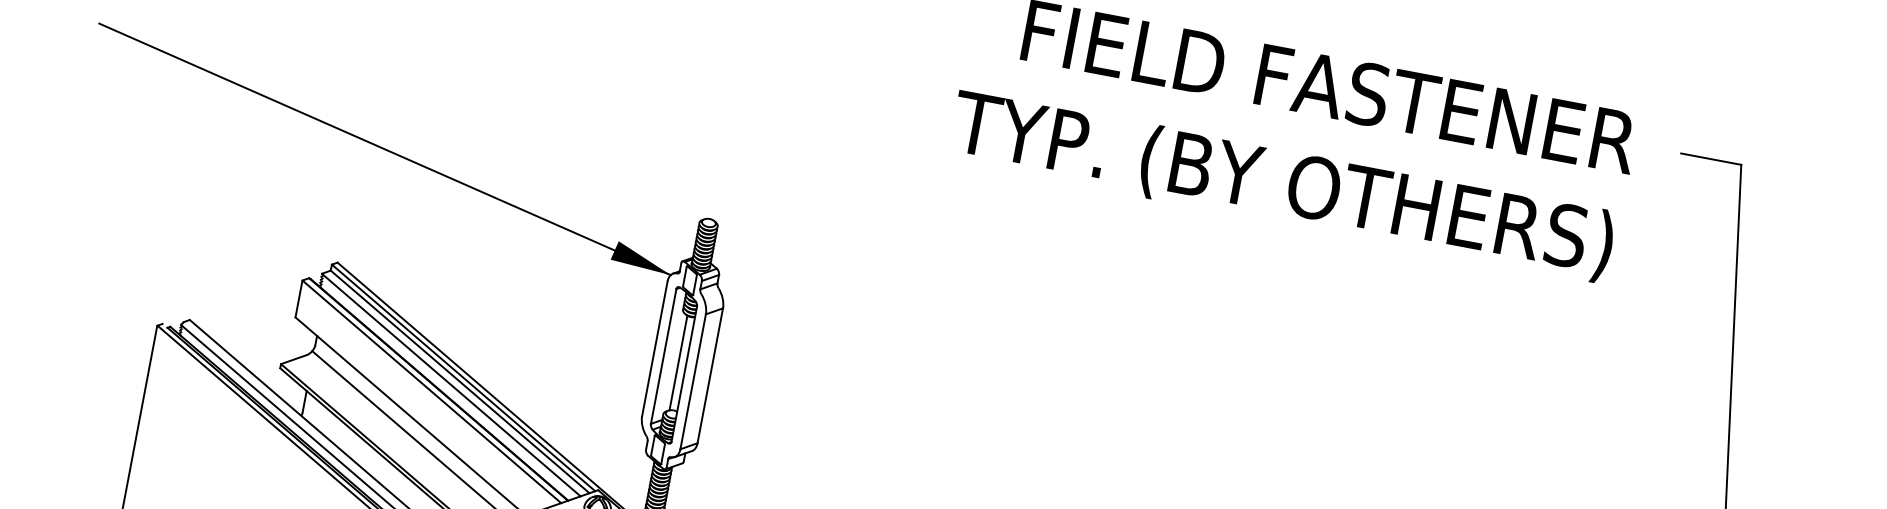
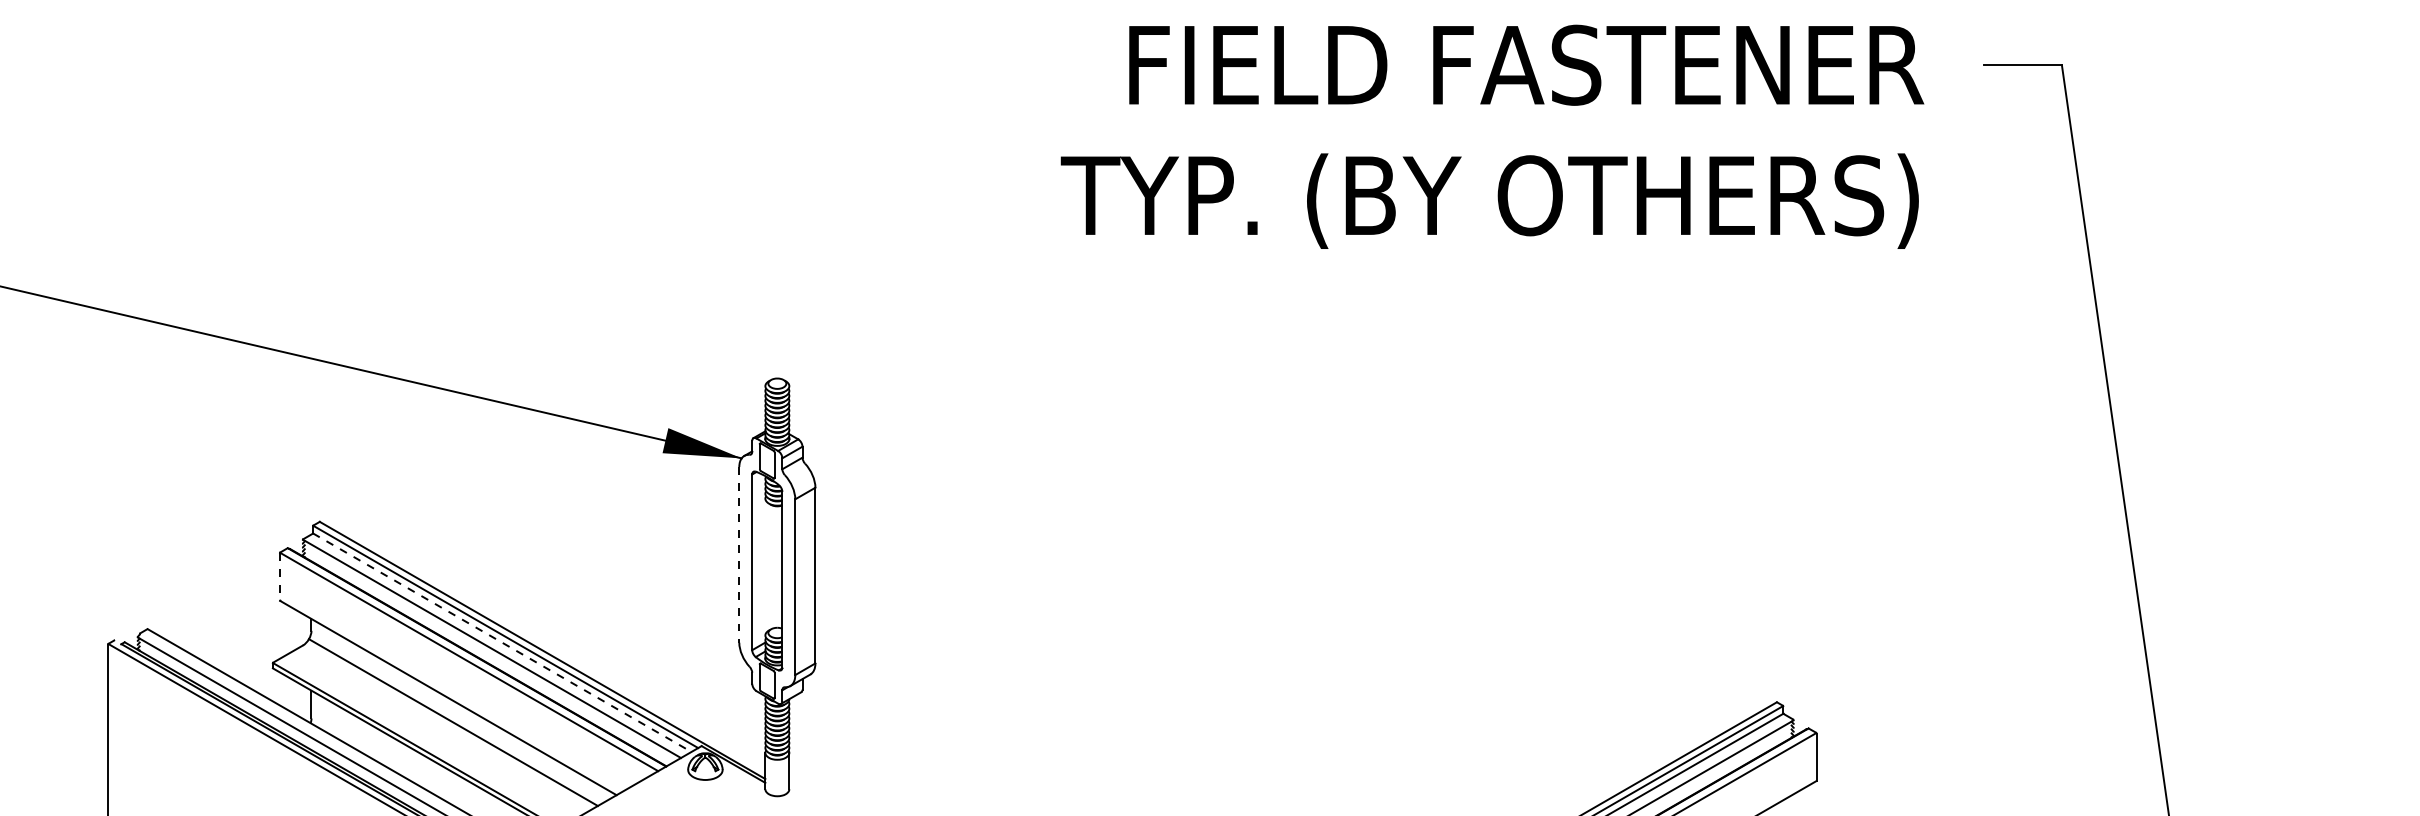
line: (298, 299) -> (279, 577), solid -> dashed
line: (655, 348) -> (739, 554), solid -> dashed
line: (678, 362) -> (772, 566), removed
line: (460, 381) -> (502, 642), solid -> dashed

